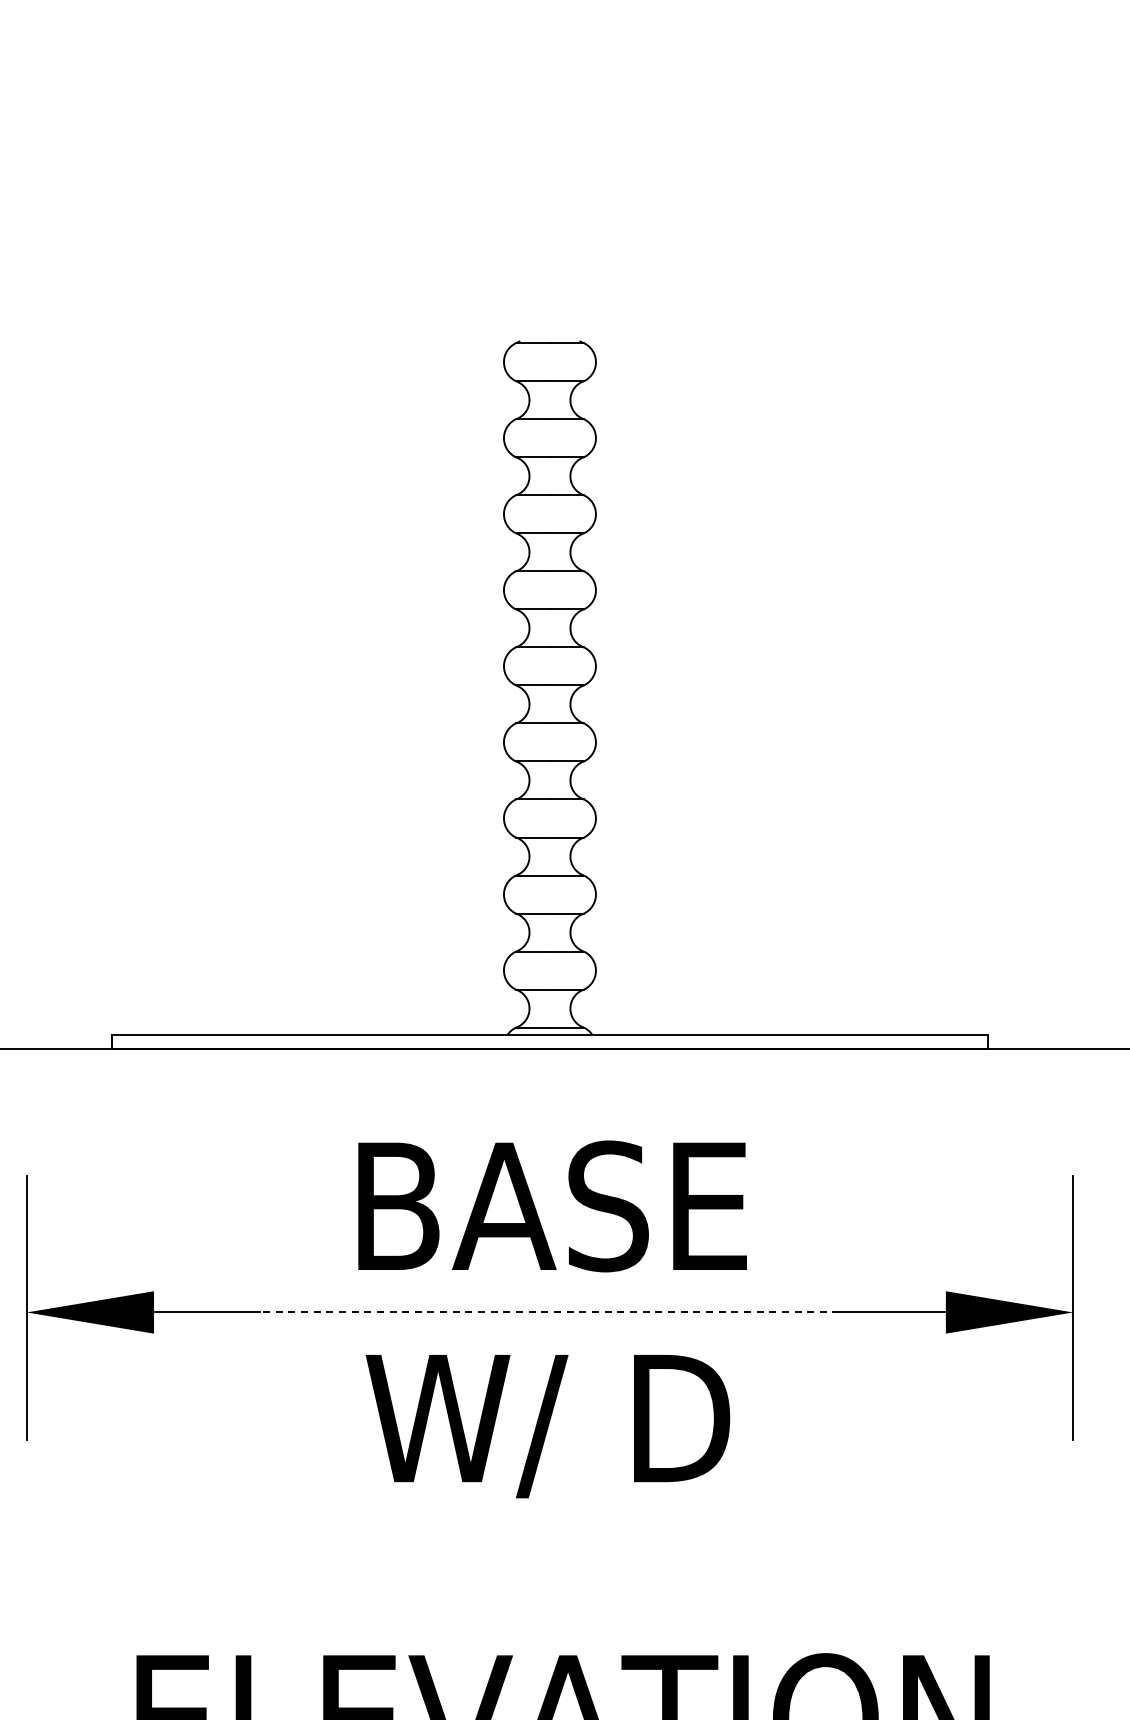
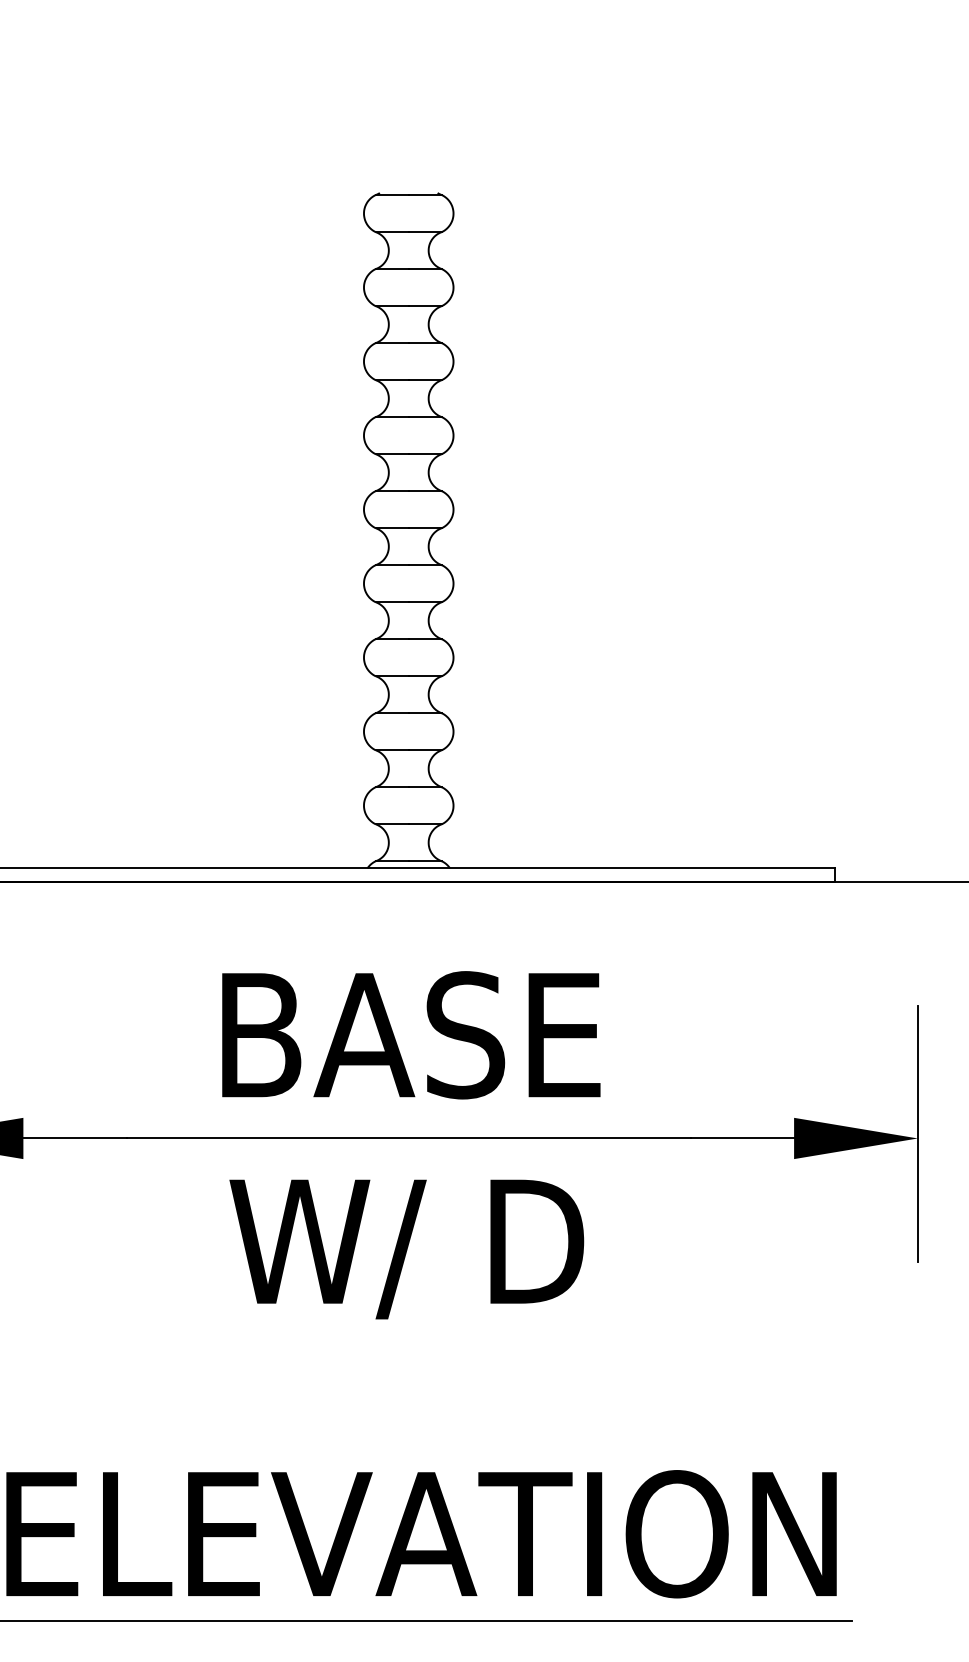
line: (549, 1312) -> (408, 1138), dashed -> solid

